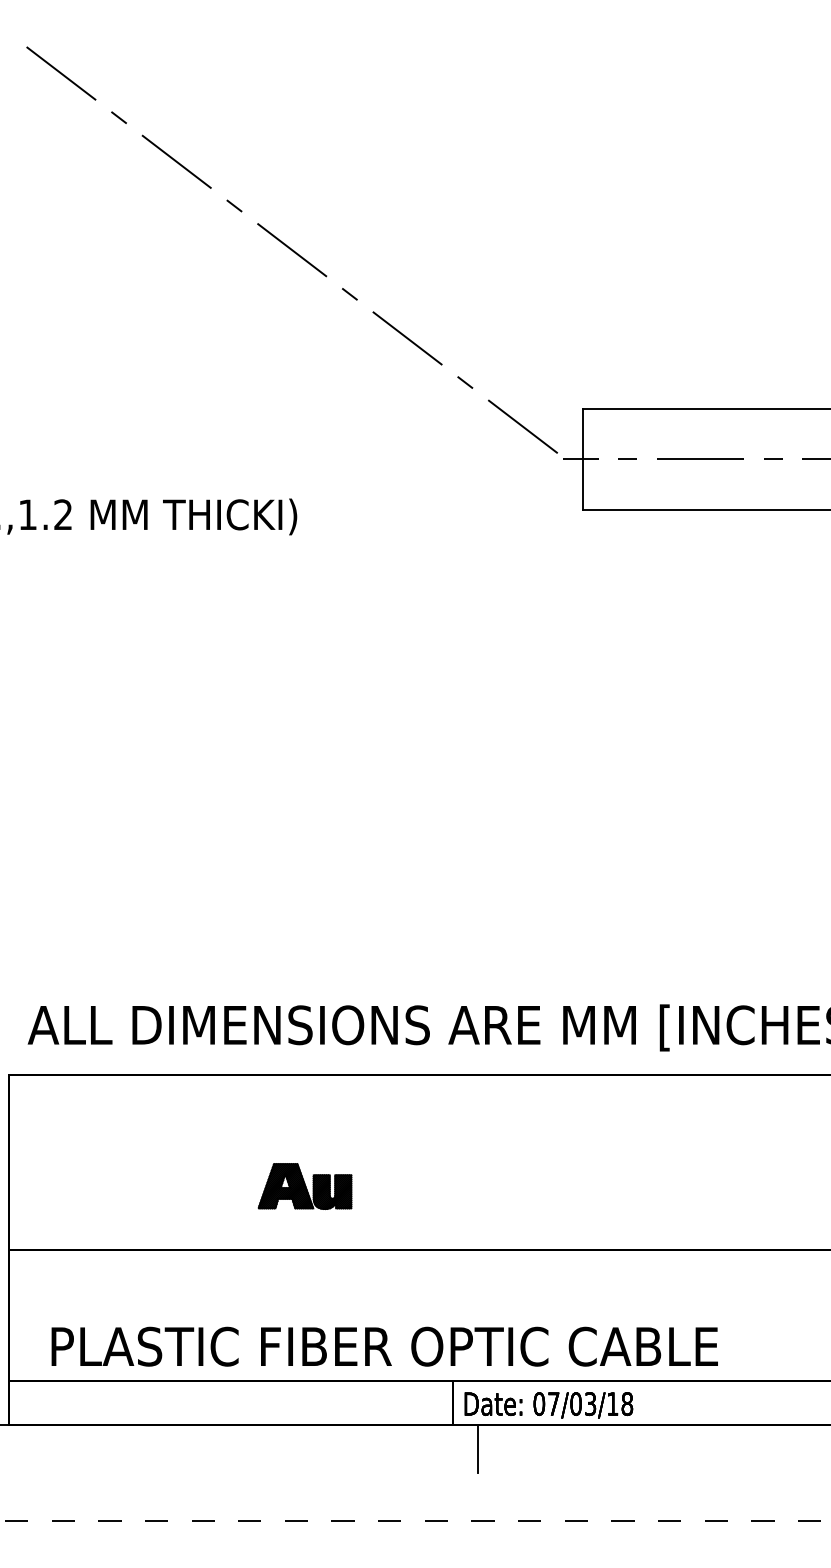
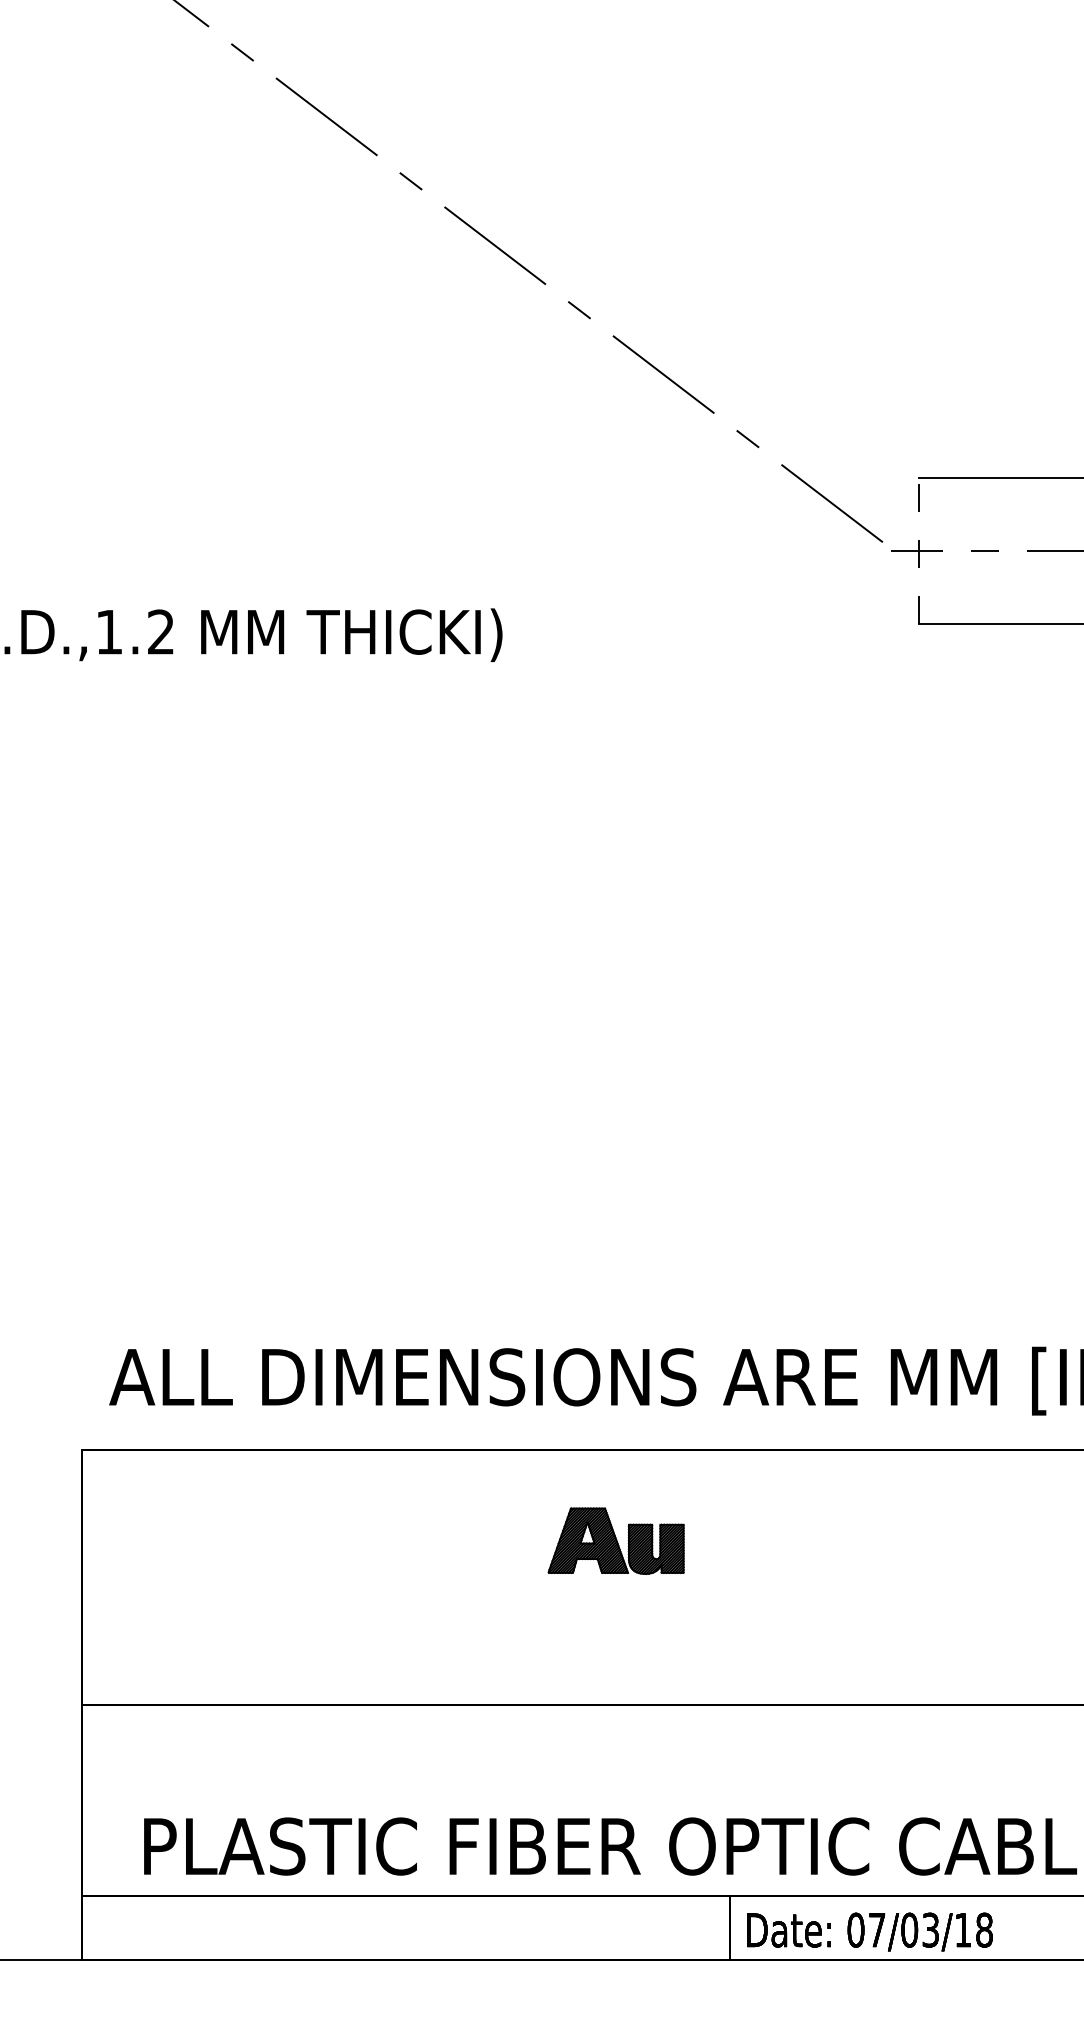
line: (582, 458) -> (919, 549), solid -> dashed
part: (304, 1186) -> (615, 1541), moved
line: (478, 1448) -> (767, 1995), removed

